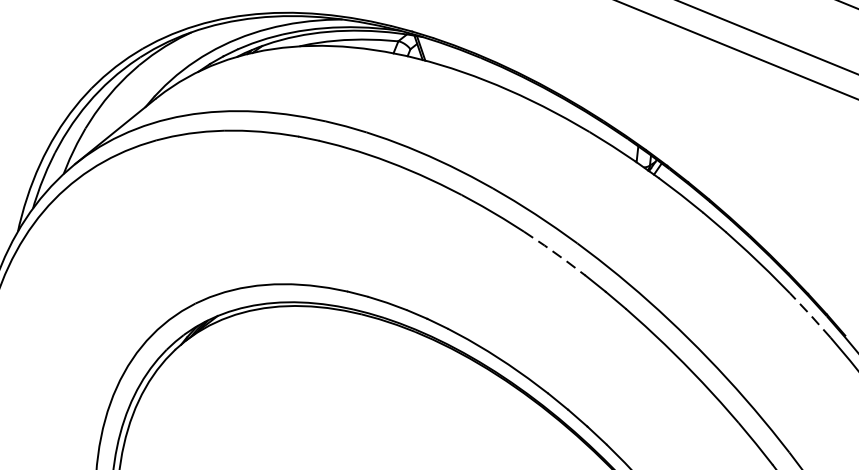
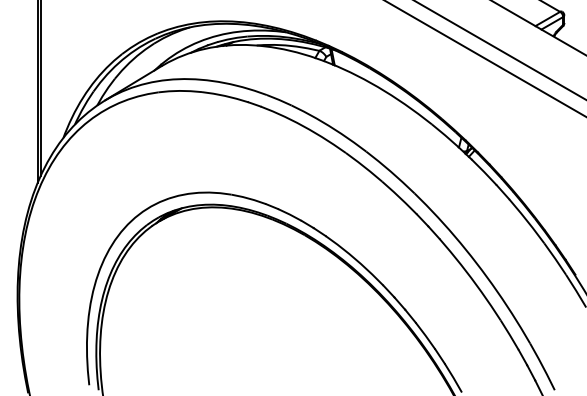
line: (556, 252) -> (400, 197), dashed -> solid
line: (810, 314) -> (555, 258), dashed -> solid

